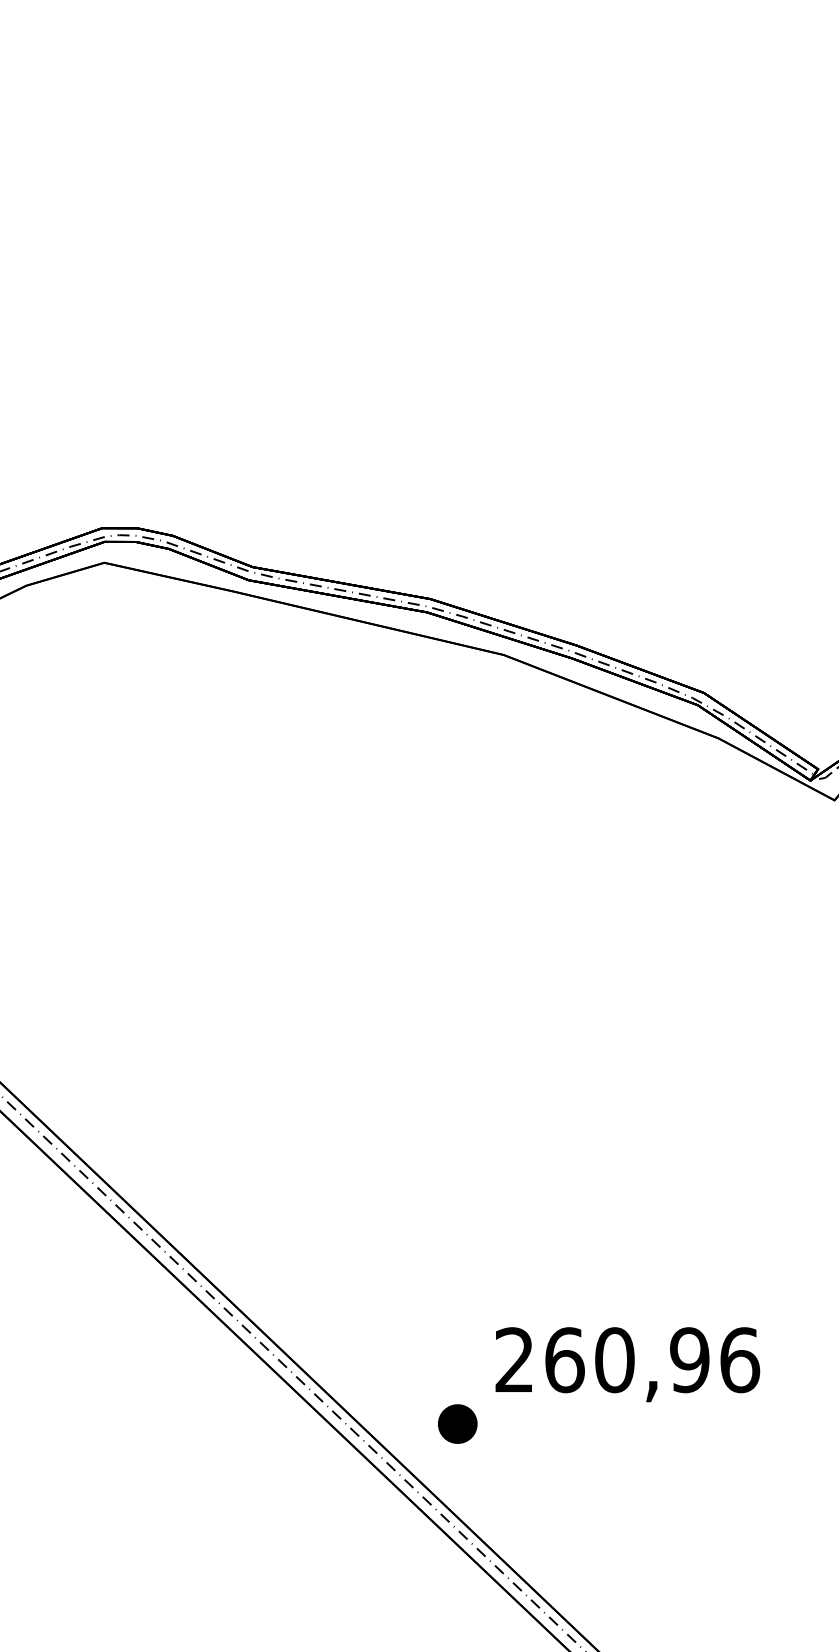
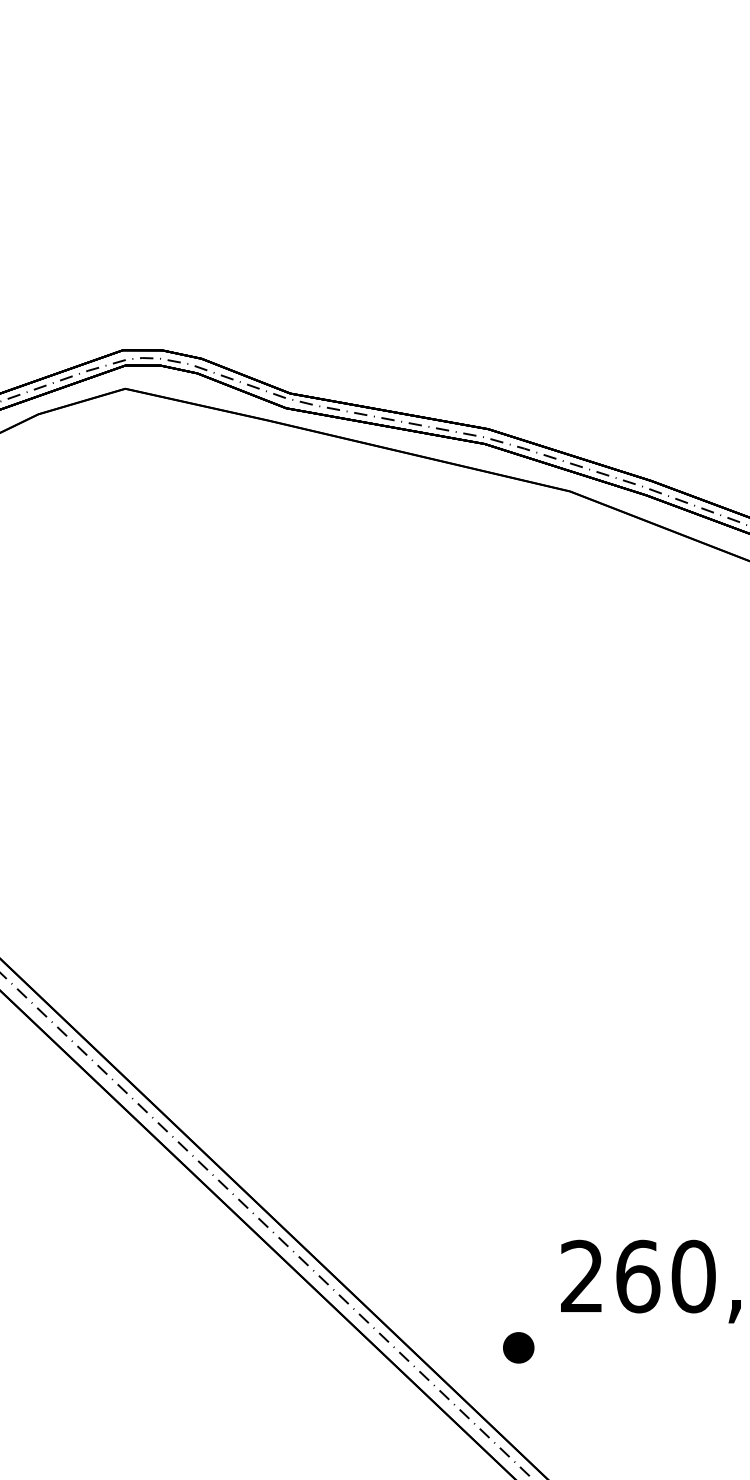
part: (457, 1424) -> (518, 1348), size x0.71

